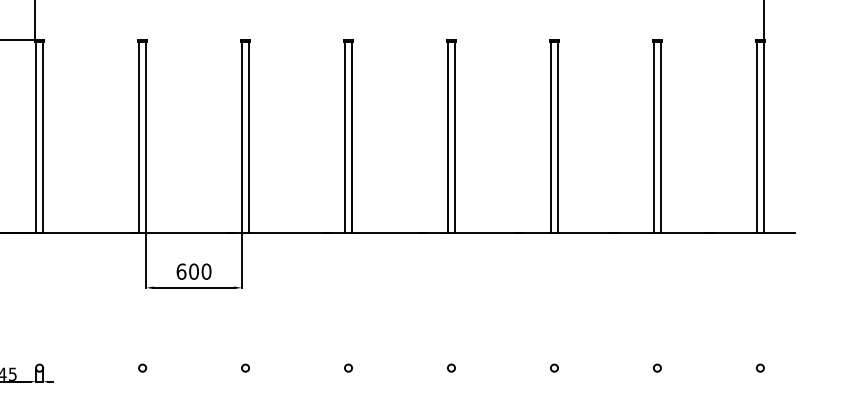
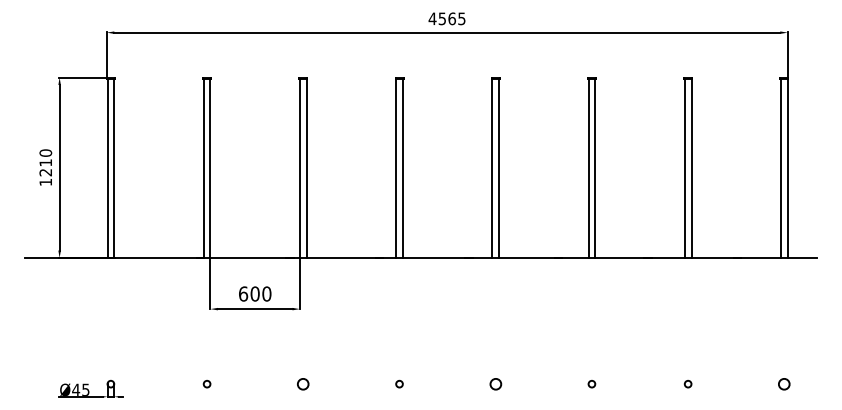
circle: (245, 367) -> (303, 383), size x1.6
circle: (451, 367) -> (495, 383), size x1.6
circle: (760, 367) -> (784, 383), size x1.6

